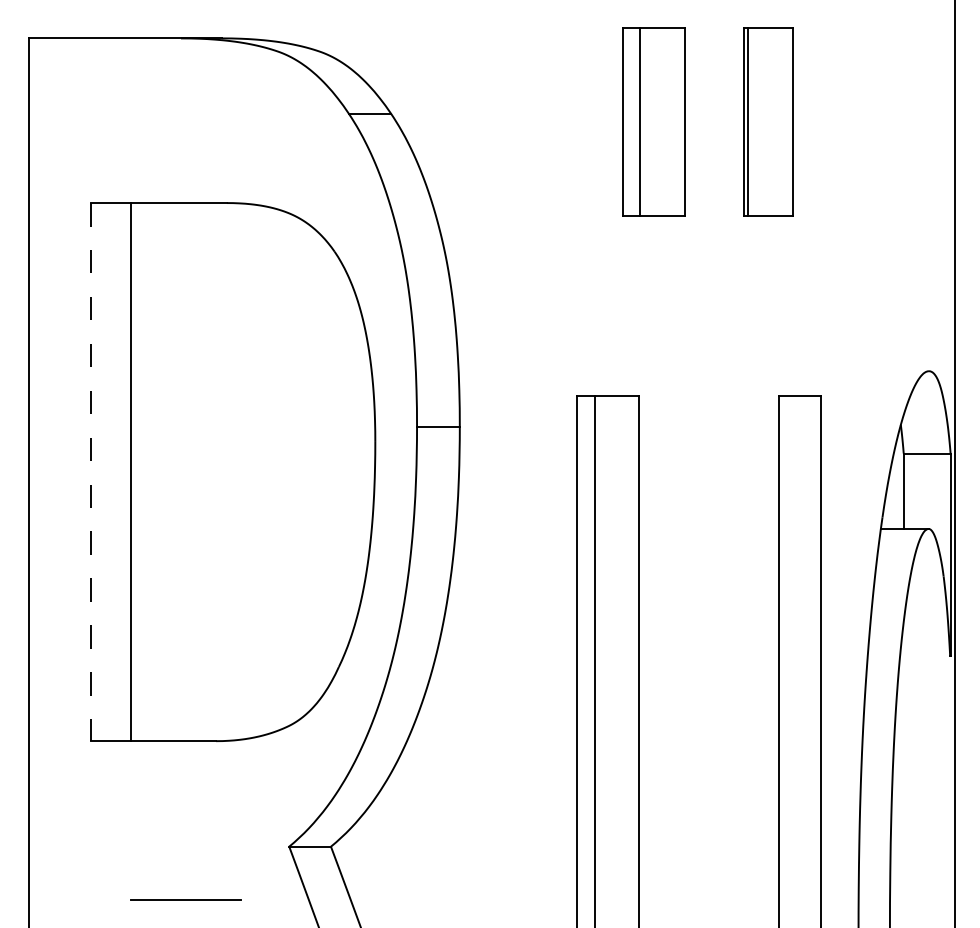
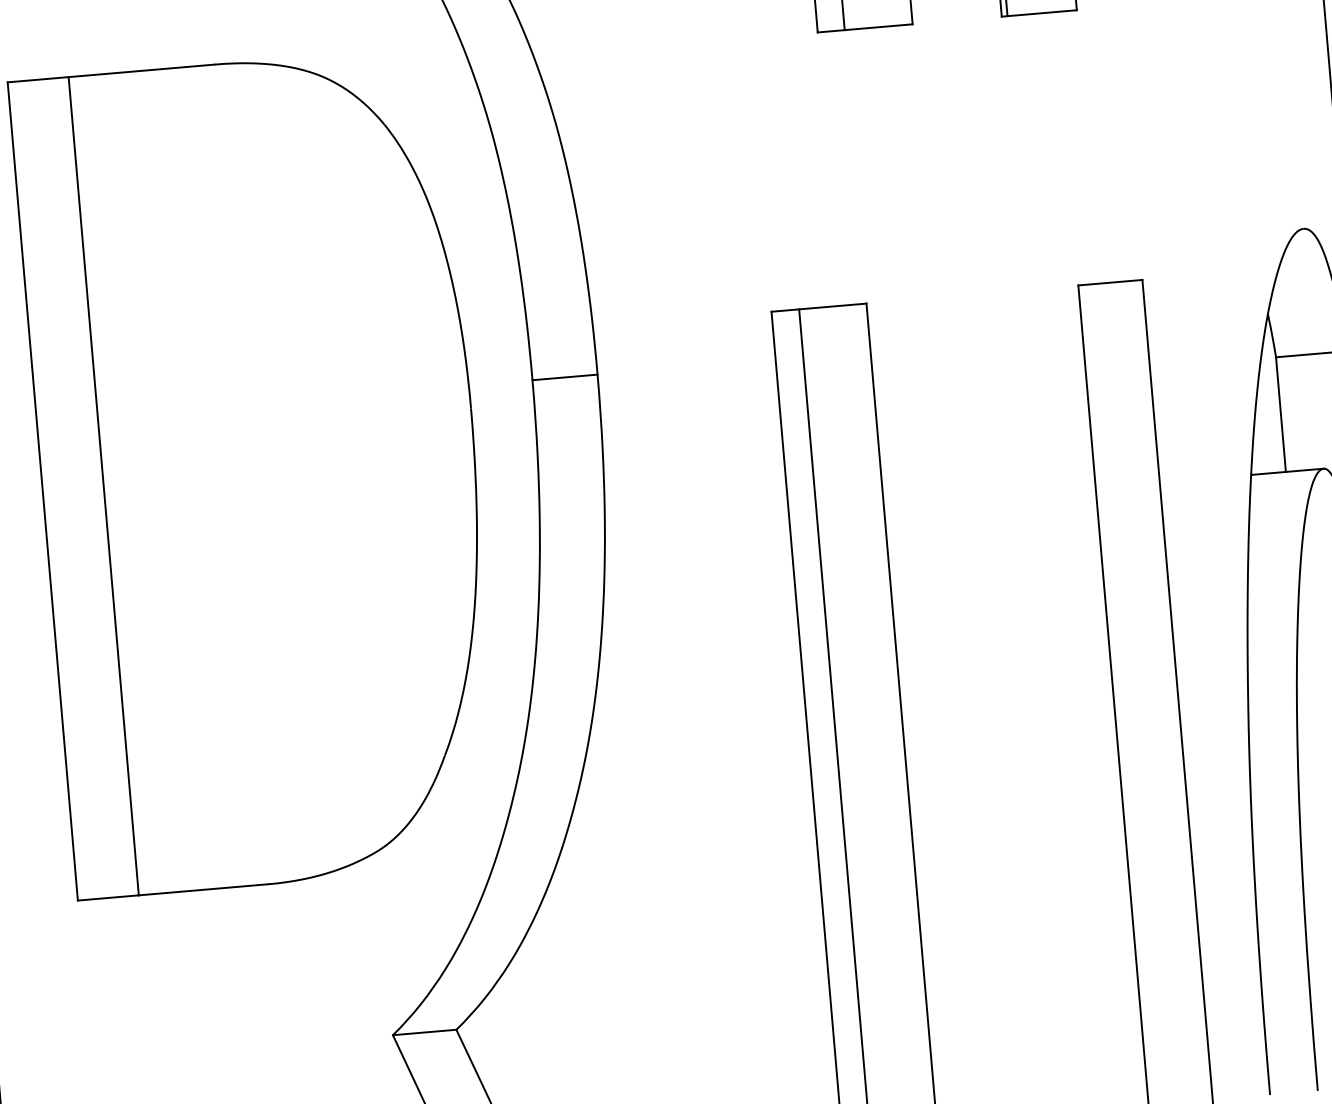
line: (91, 472) -> (43, 492), dashed -> solid

